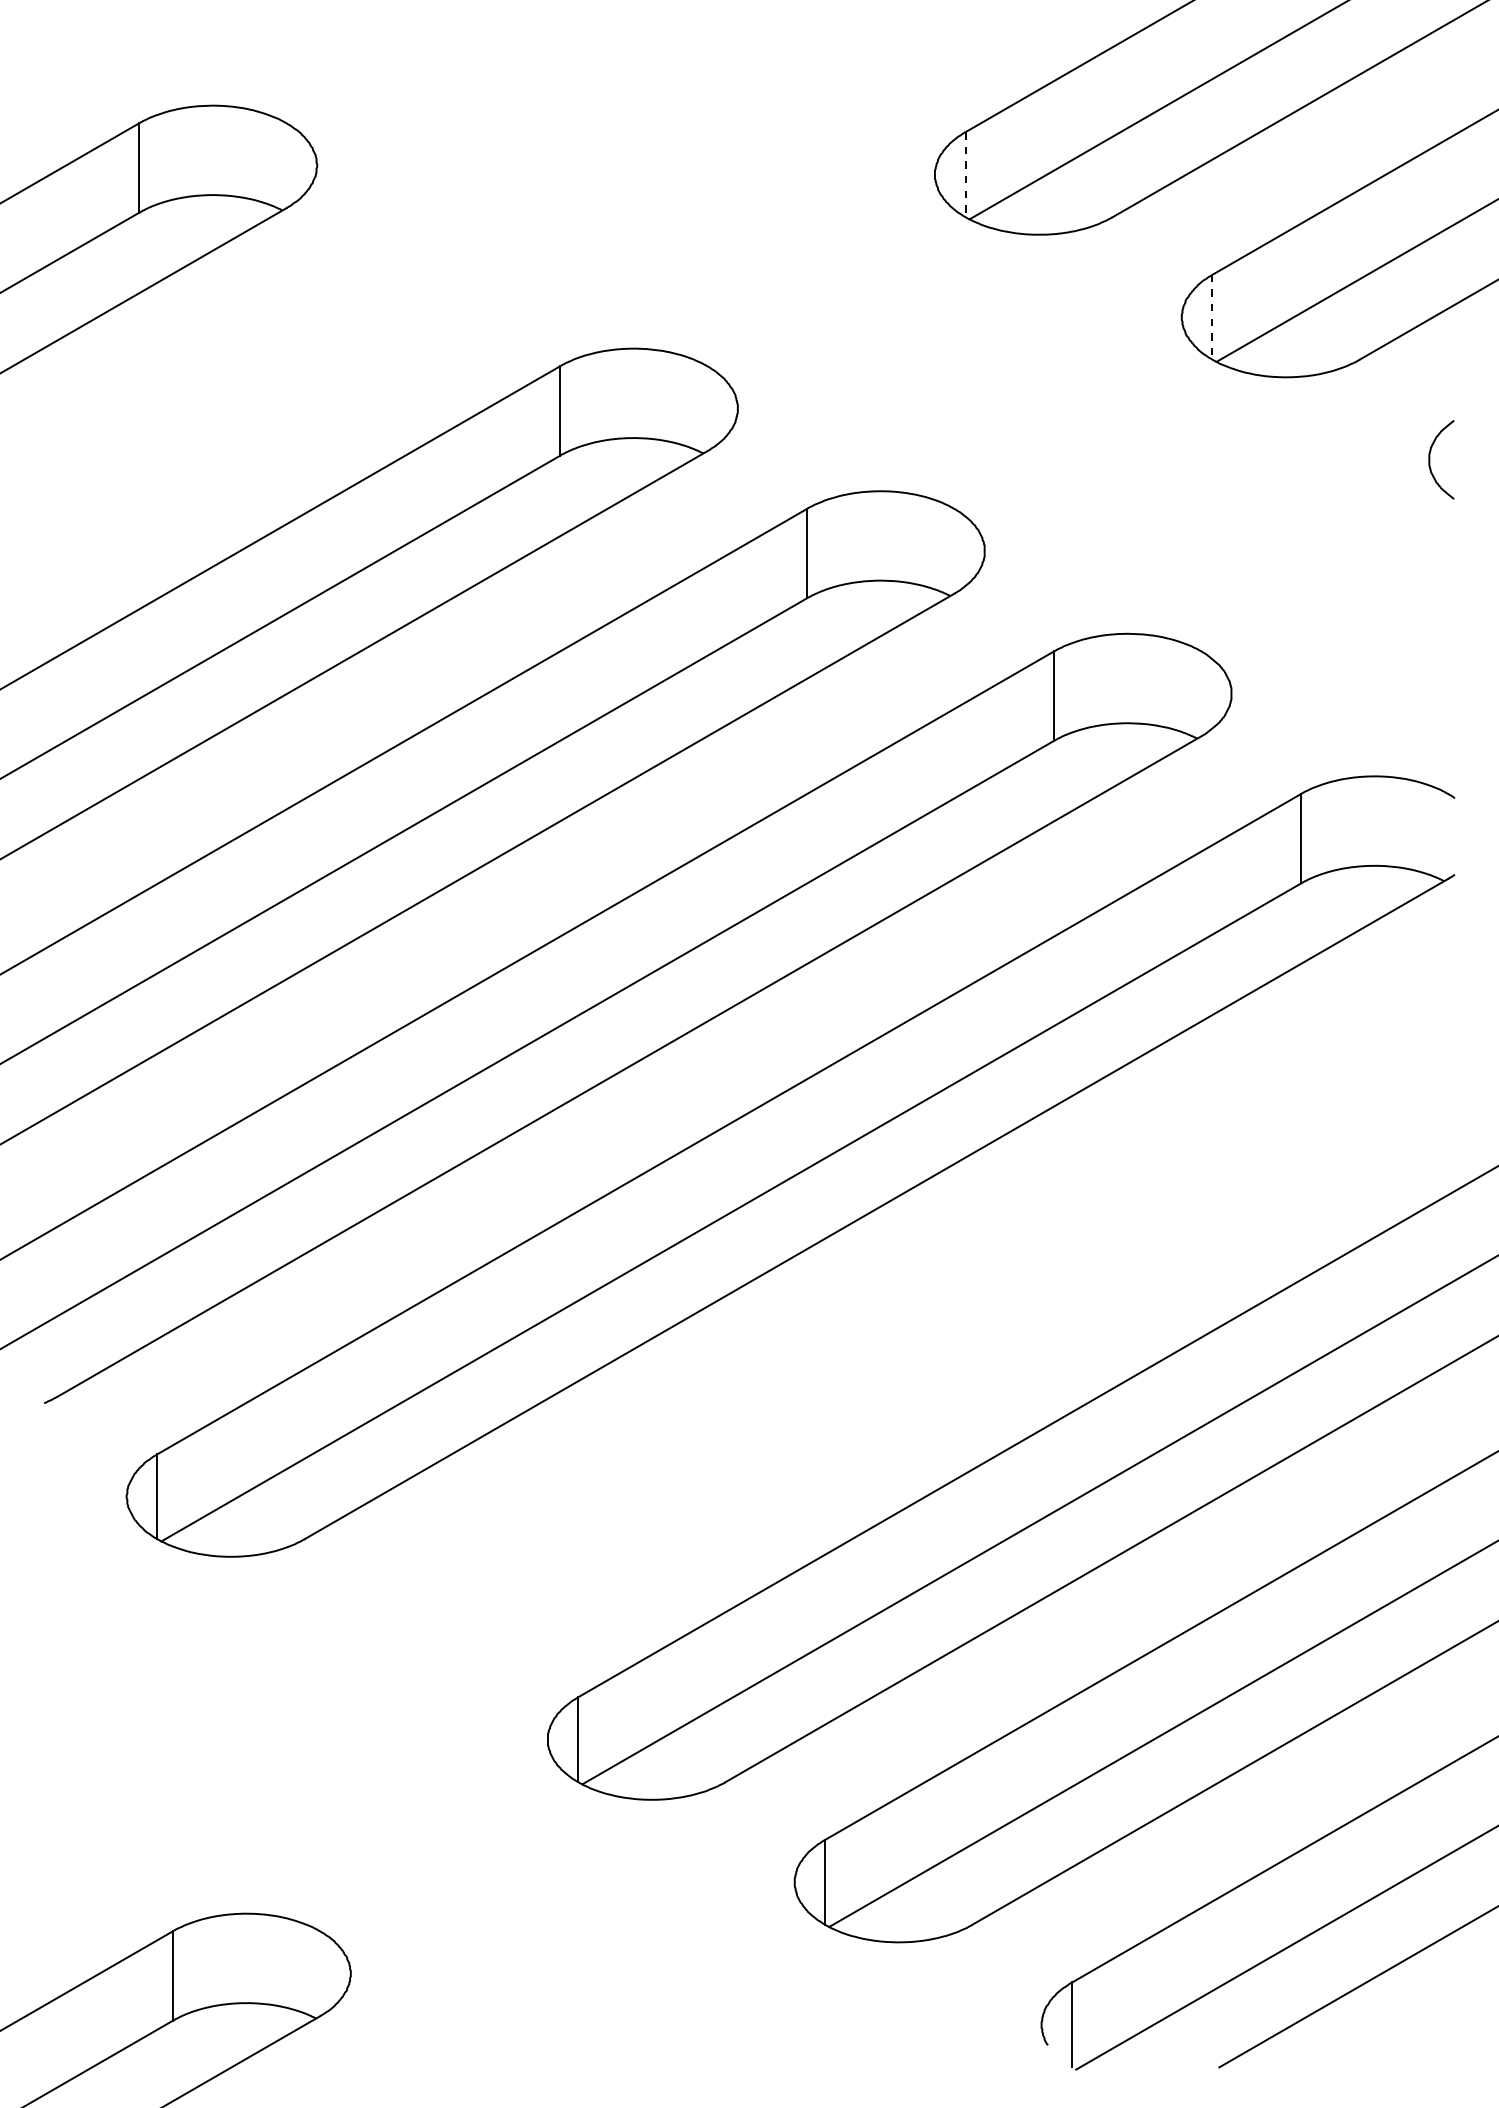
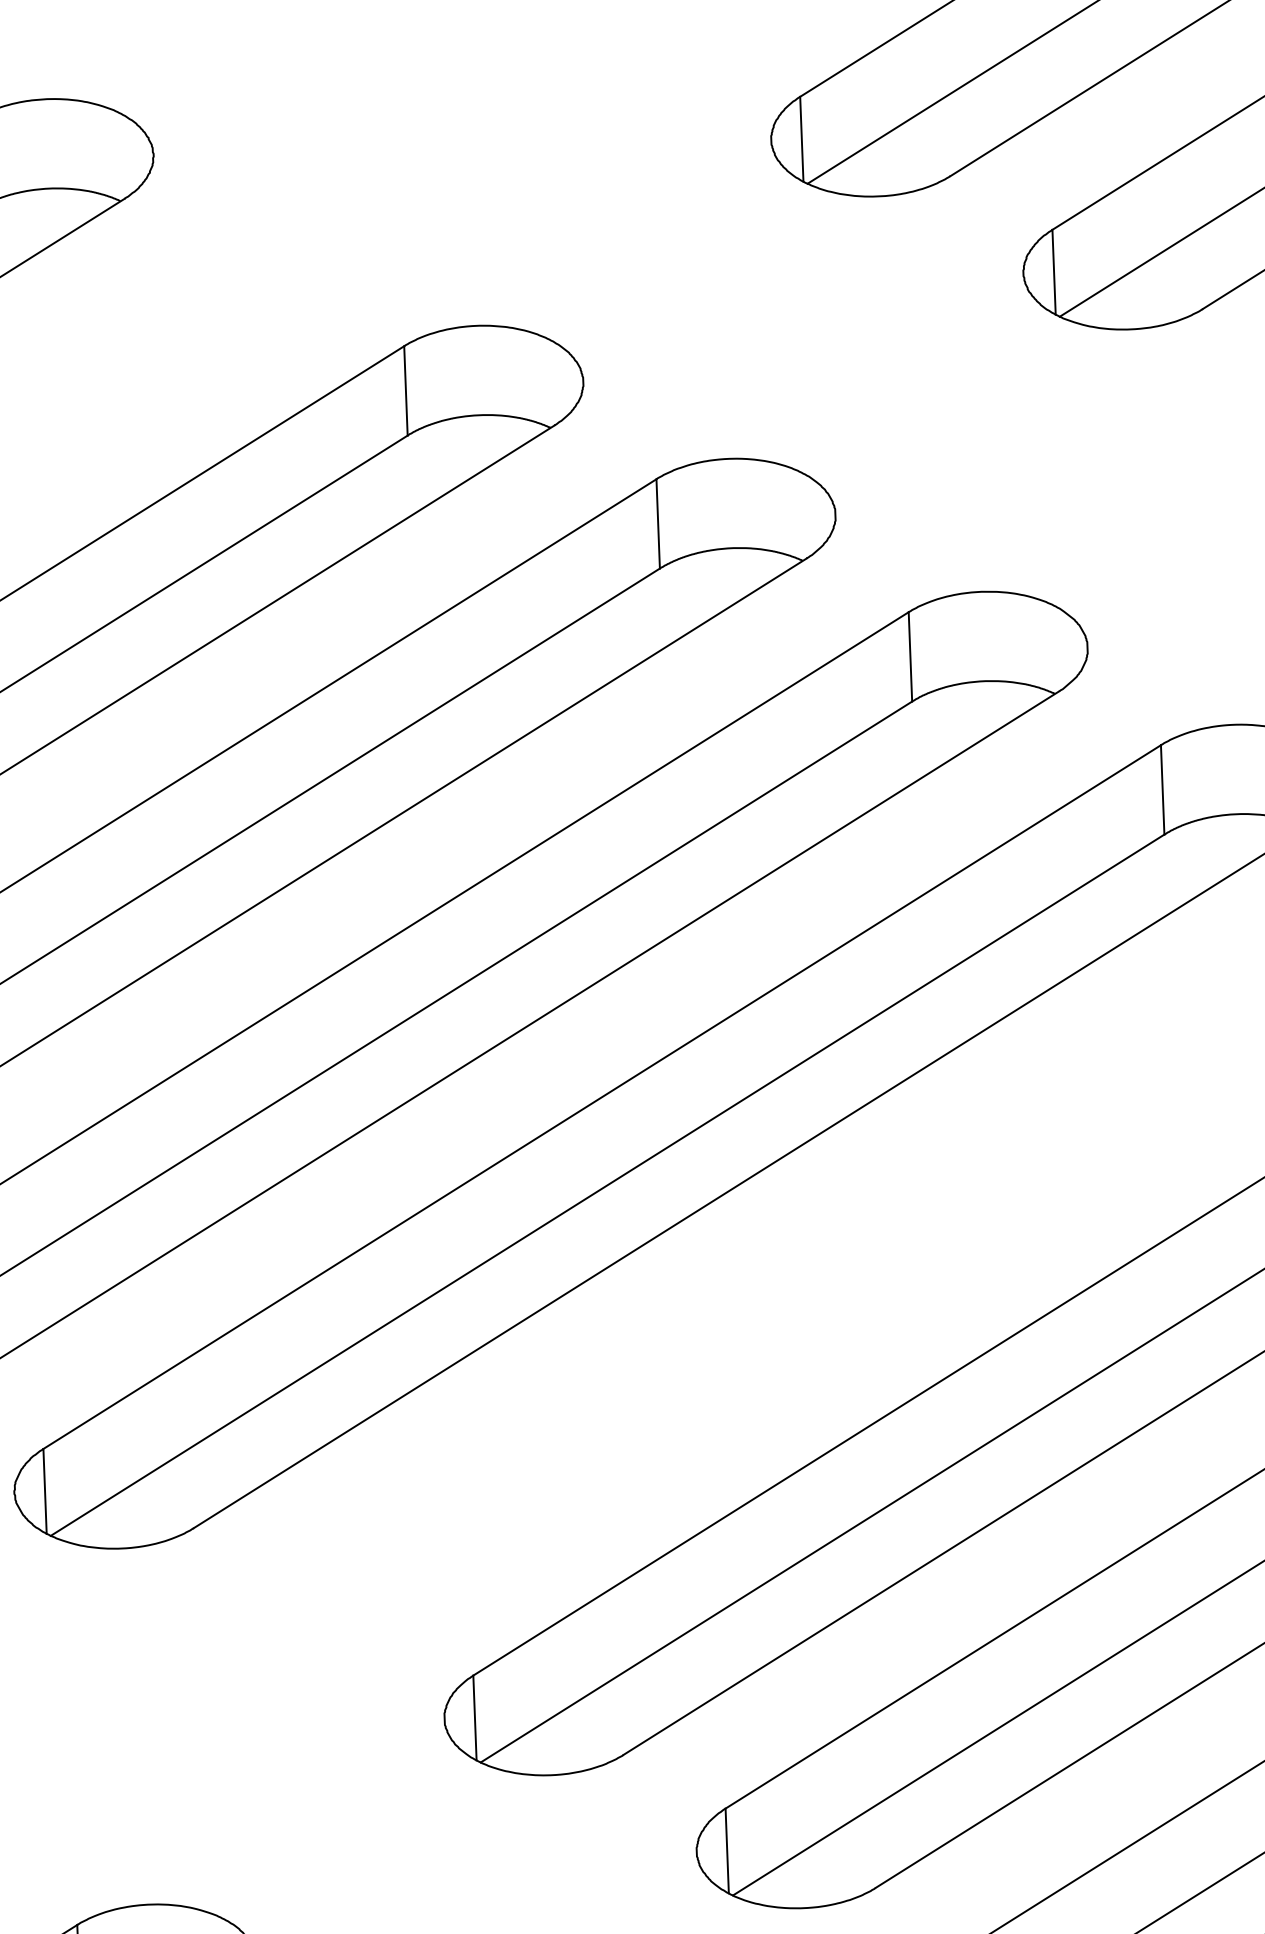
line: (965, 175) -> (801, 140), dashed -> solid
line: (1212, 317) -> (1054, 272), dashed -> solid

